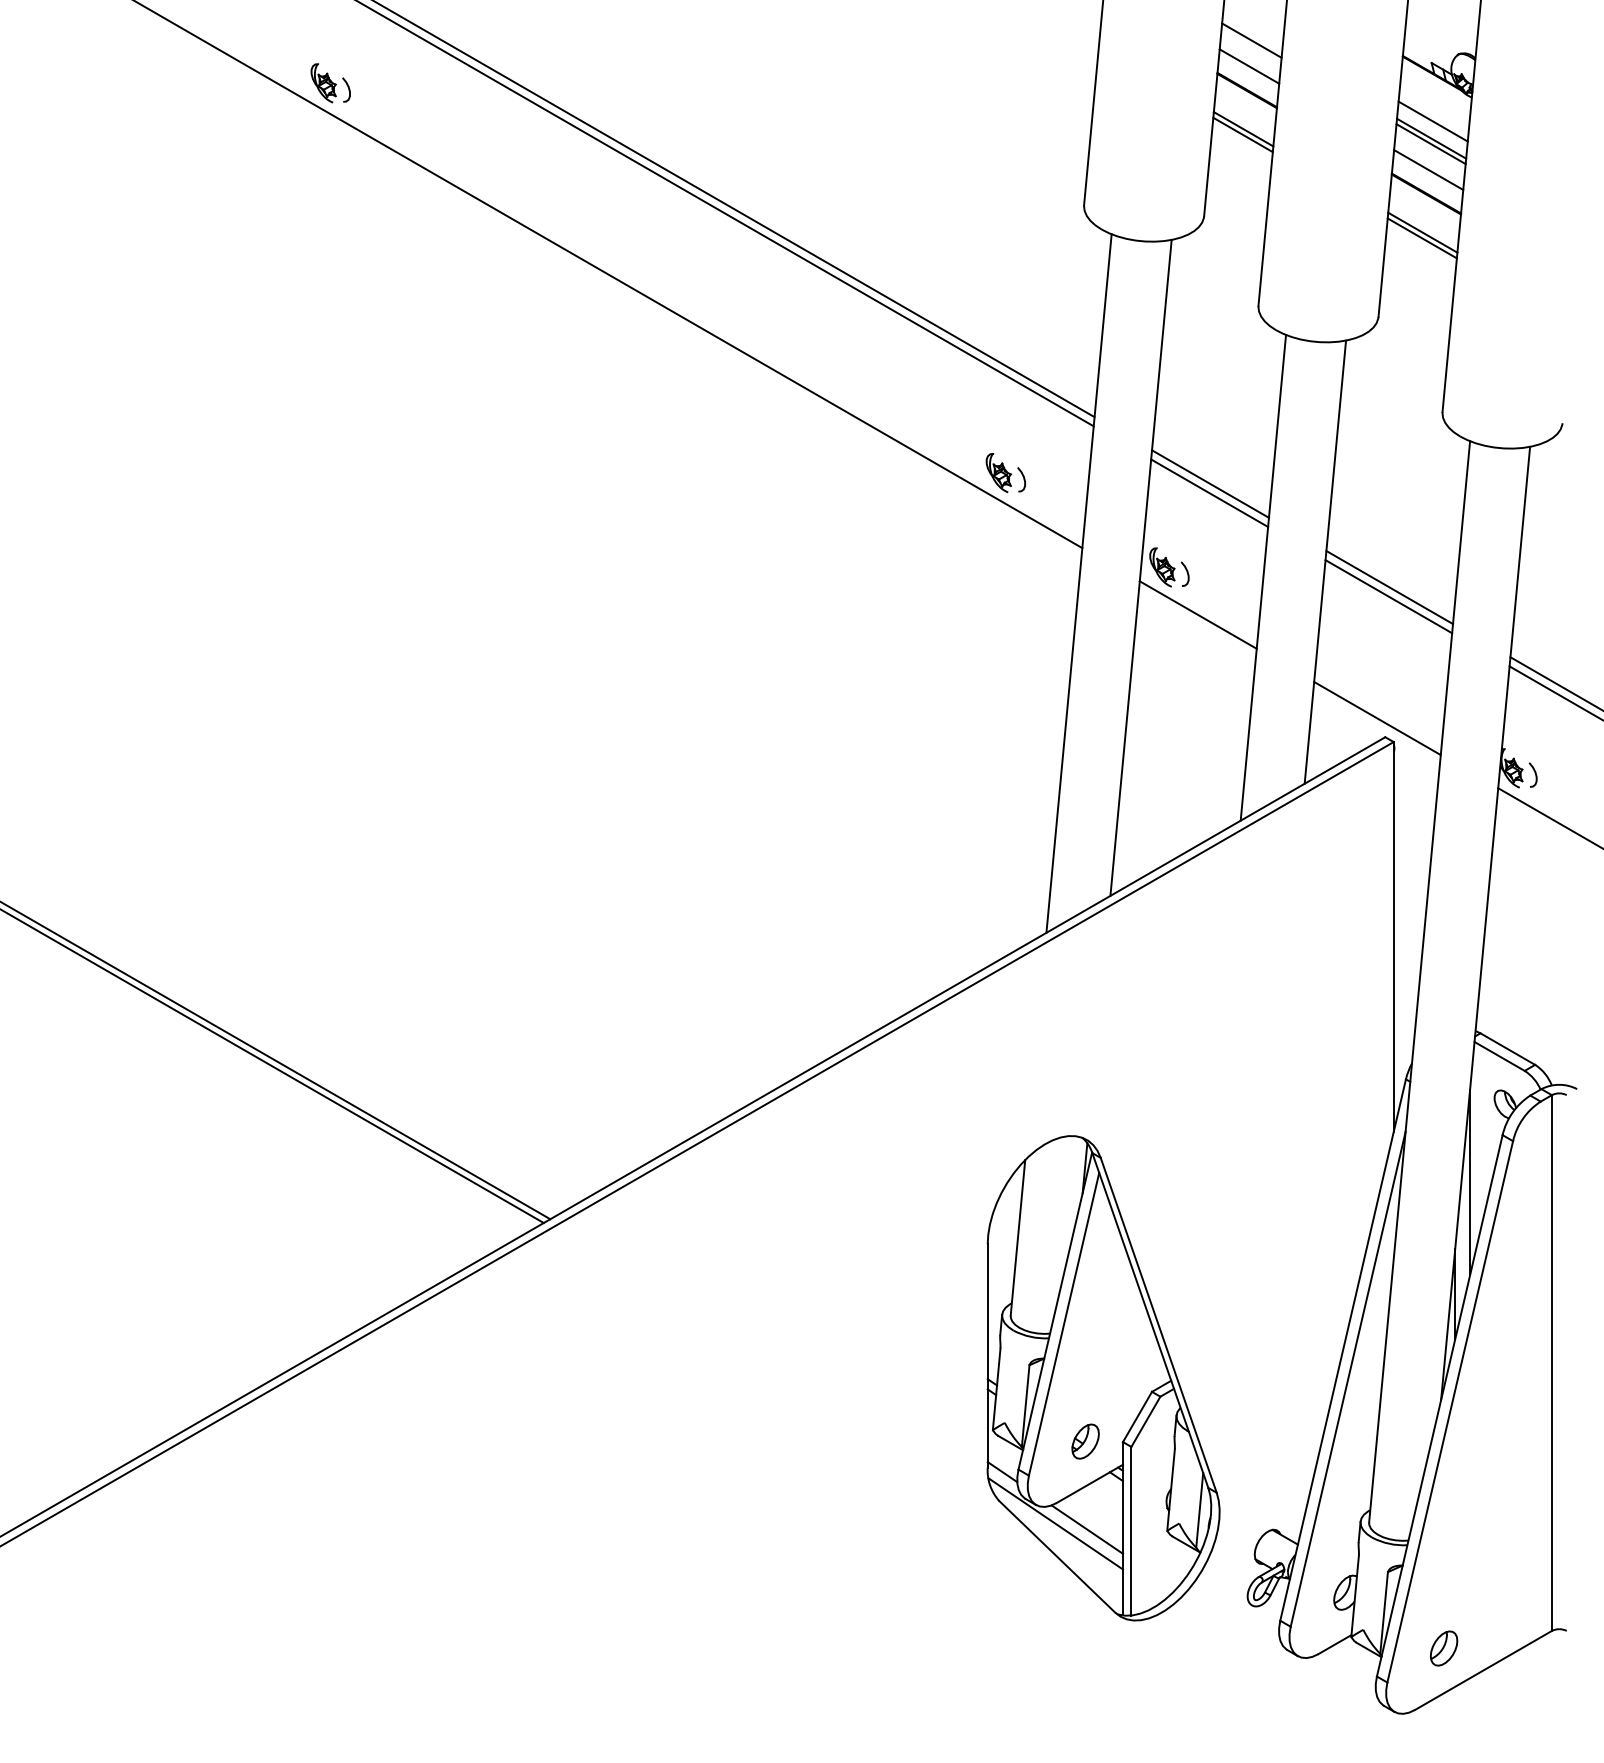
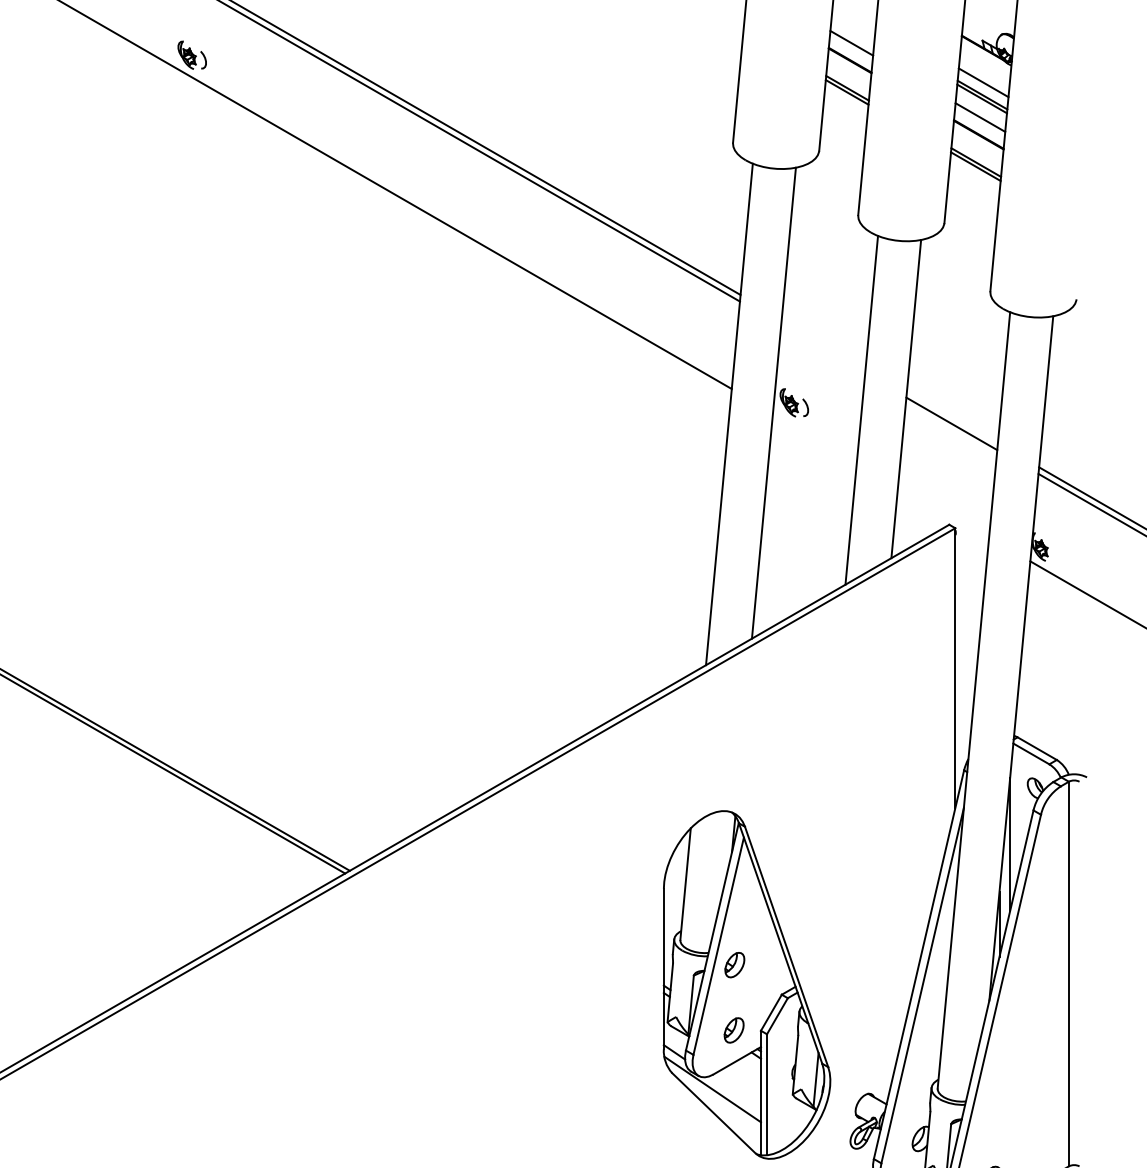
line: (1251, 40) -> (853, 24), removed
part: (1005, 473) -> (676, 335), removed
line: (1210, 483) -> (823, 342), removed
line: (1209, 493) -> (823, 349), removed
line: (1389, 587) -> (952, 417), removed
line: (1197, 614) -> (814, 436), removed
line: (1377, 718) -> (943, 511), removed
curve: (1534, 773) -> (1056, 550), removed
part: (1086, 1350) -> (734, 965), added
line: (1087, 1529) -> (735, 1093), removed

